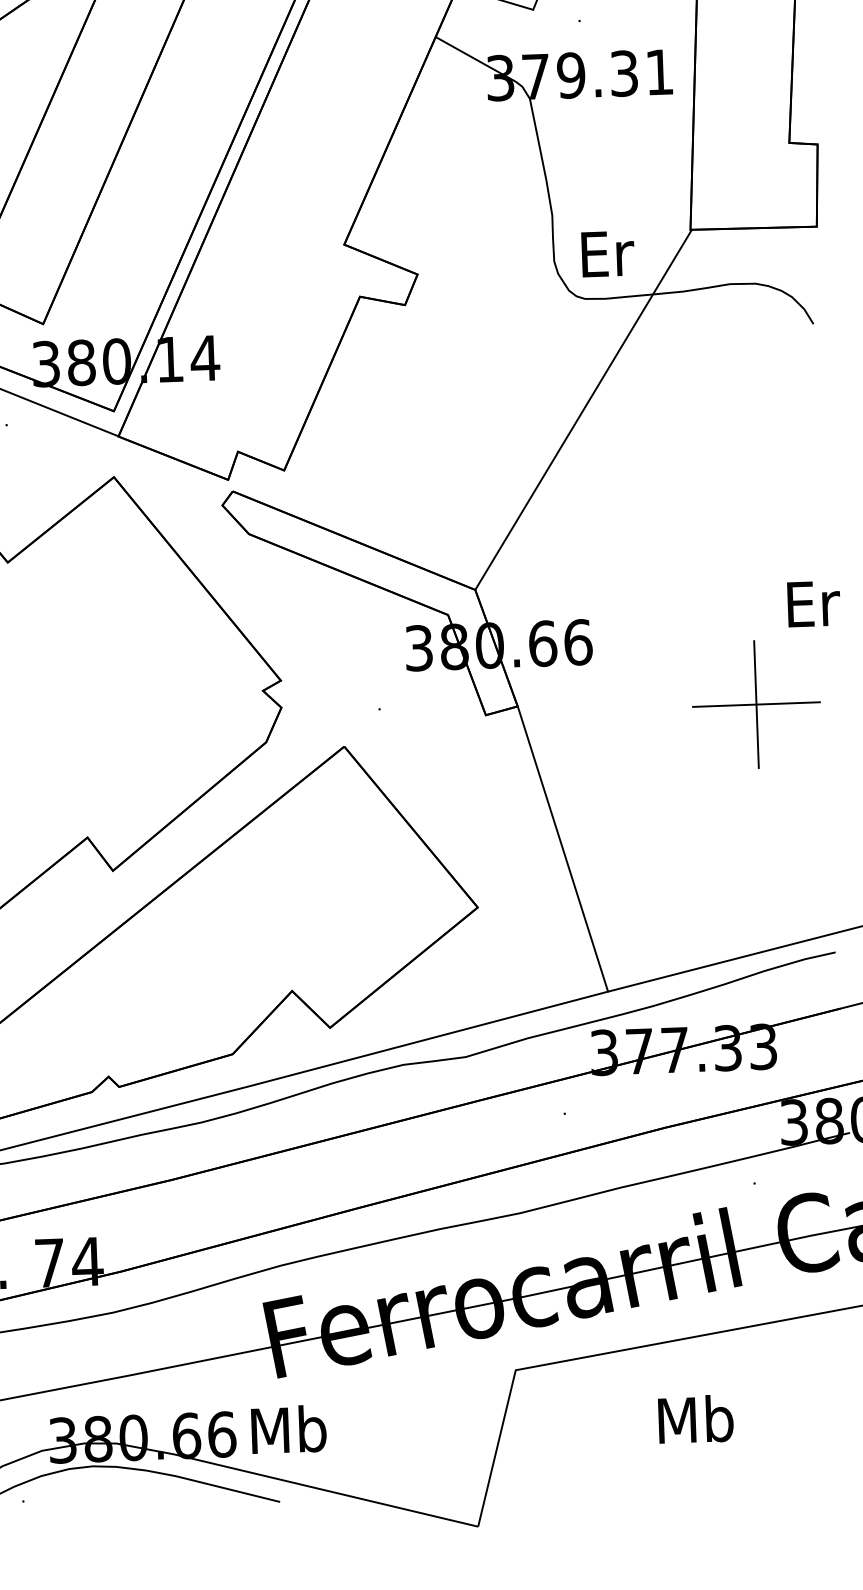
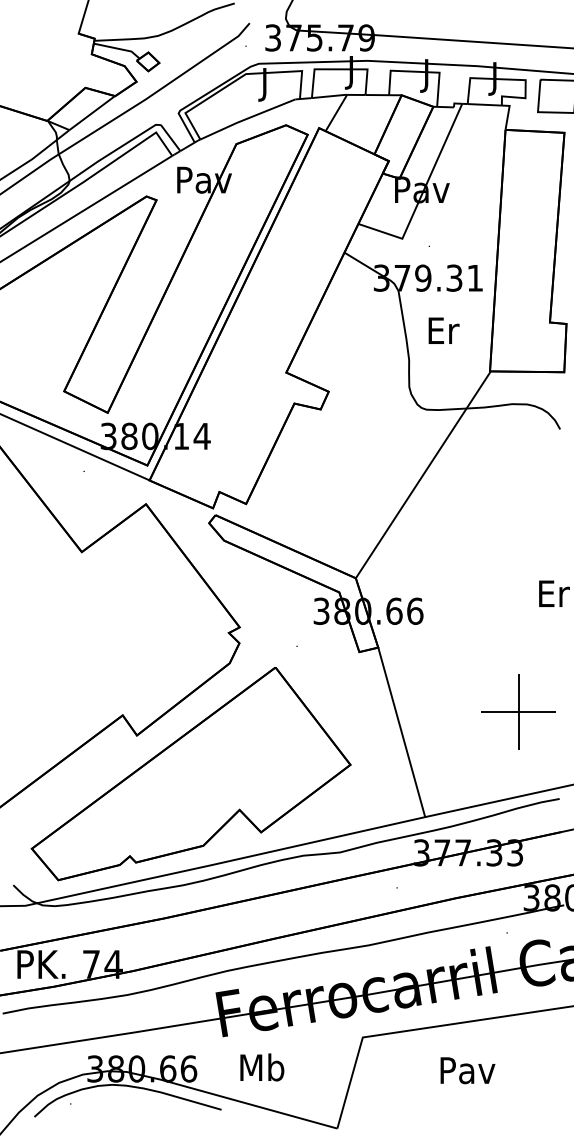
text: (607, 253) -> (443, 330), moved
part: (756, 704) -> (518, 711), moved
text: (695, 1419) -> (467, 1070), Mb -> Pav
text: (289, 1429) -> (262, 1067), moved

